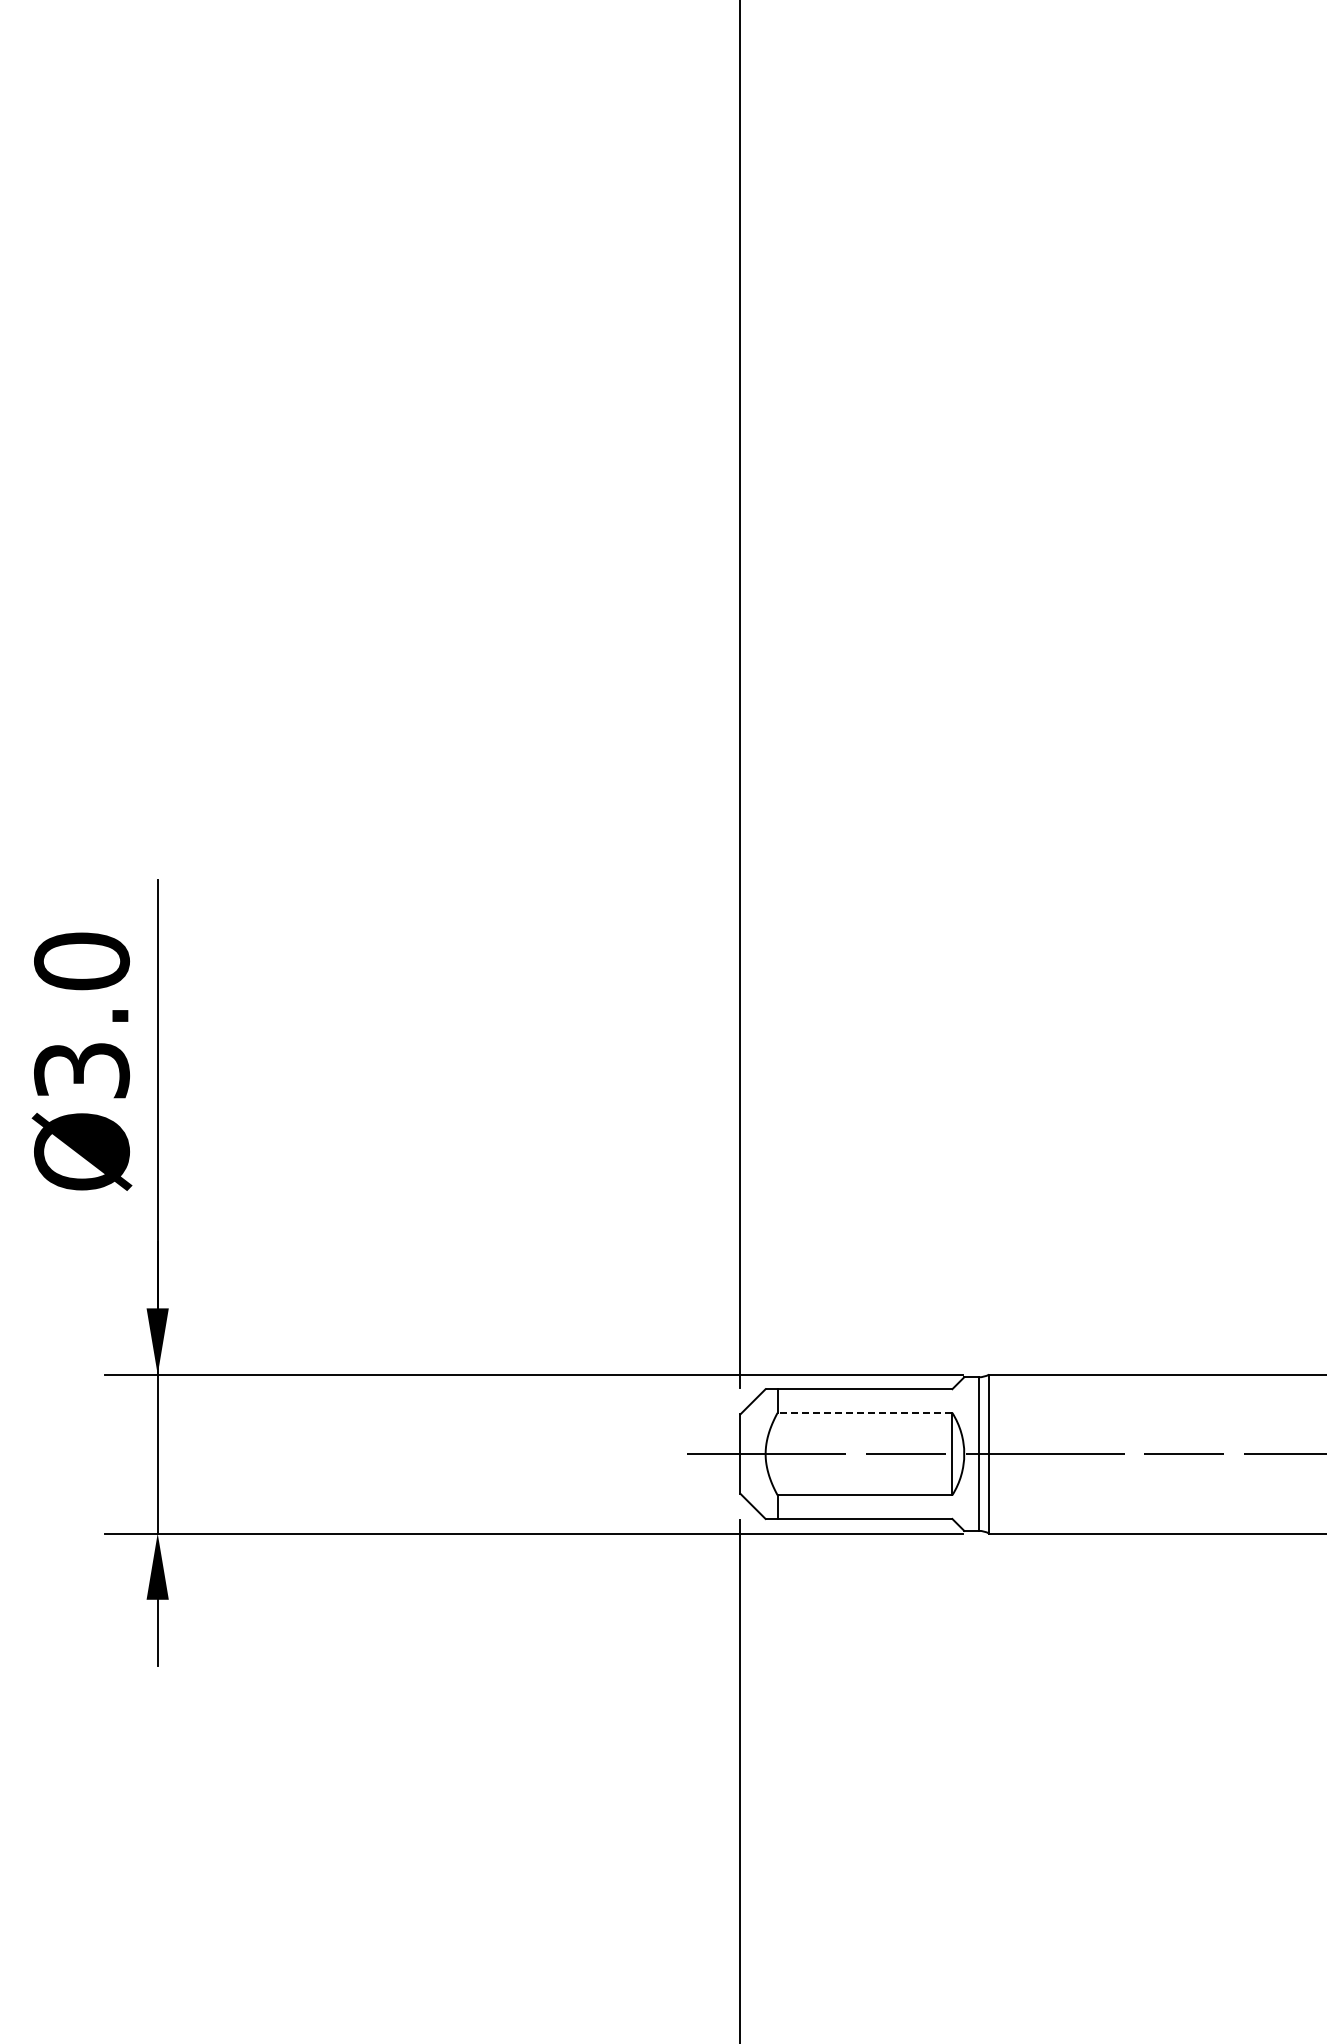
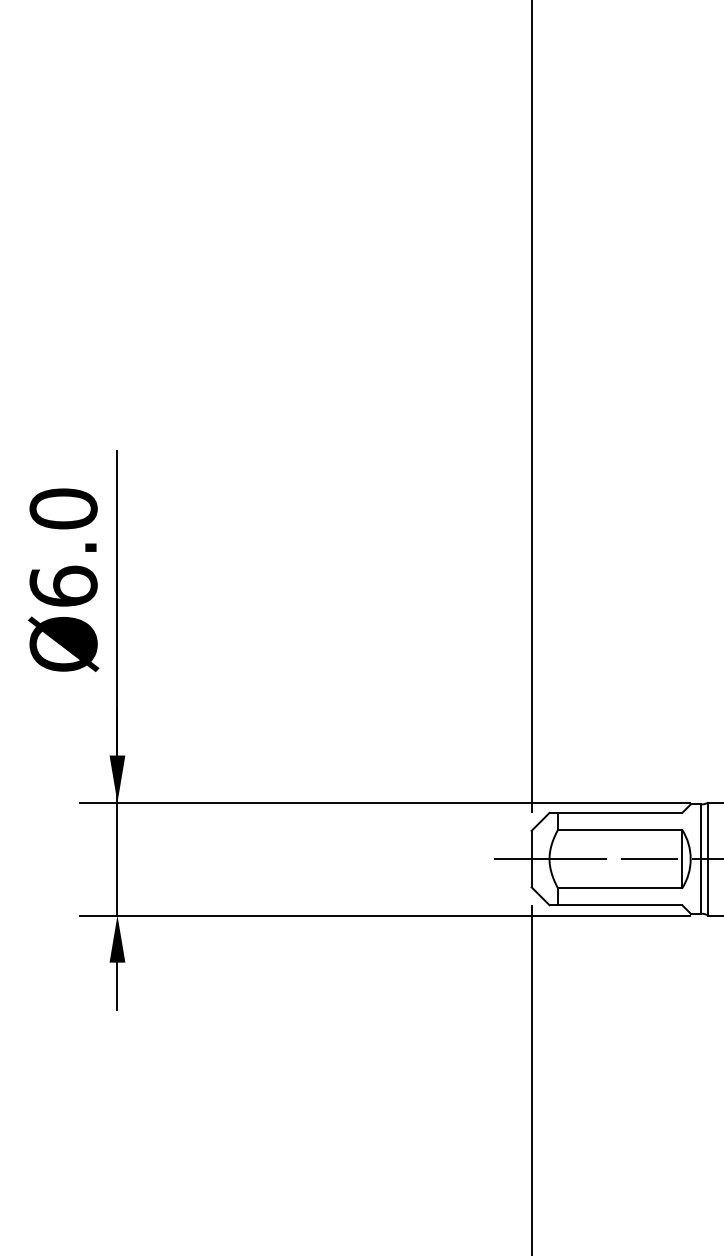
text: (81, 1069) -> (63, 585), Ø3.0 -> Ø6.0
line: (864, 1412) -> (619, 829), dashed -> solid

